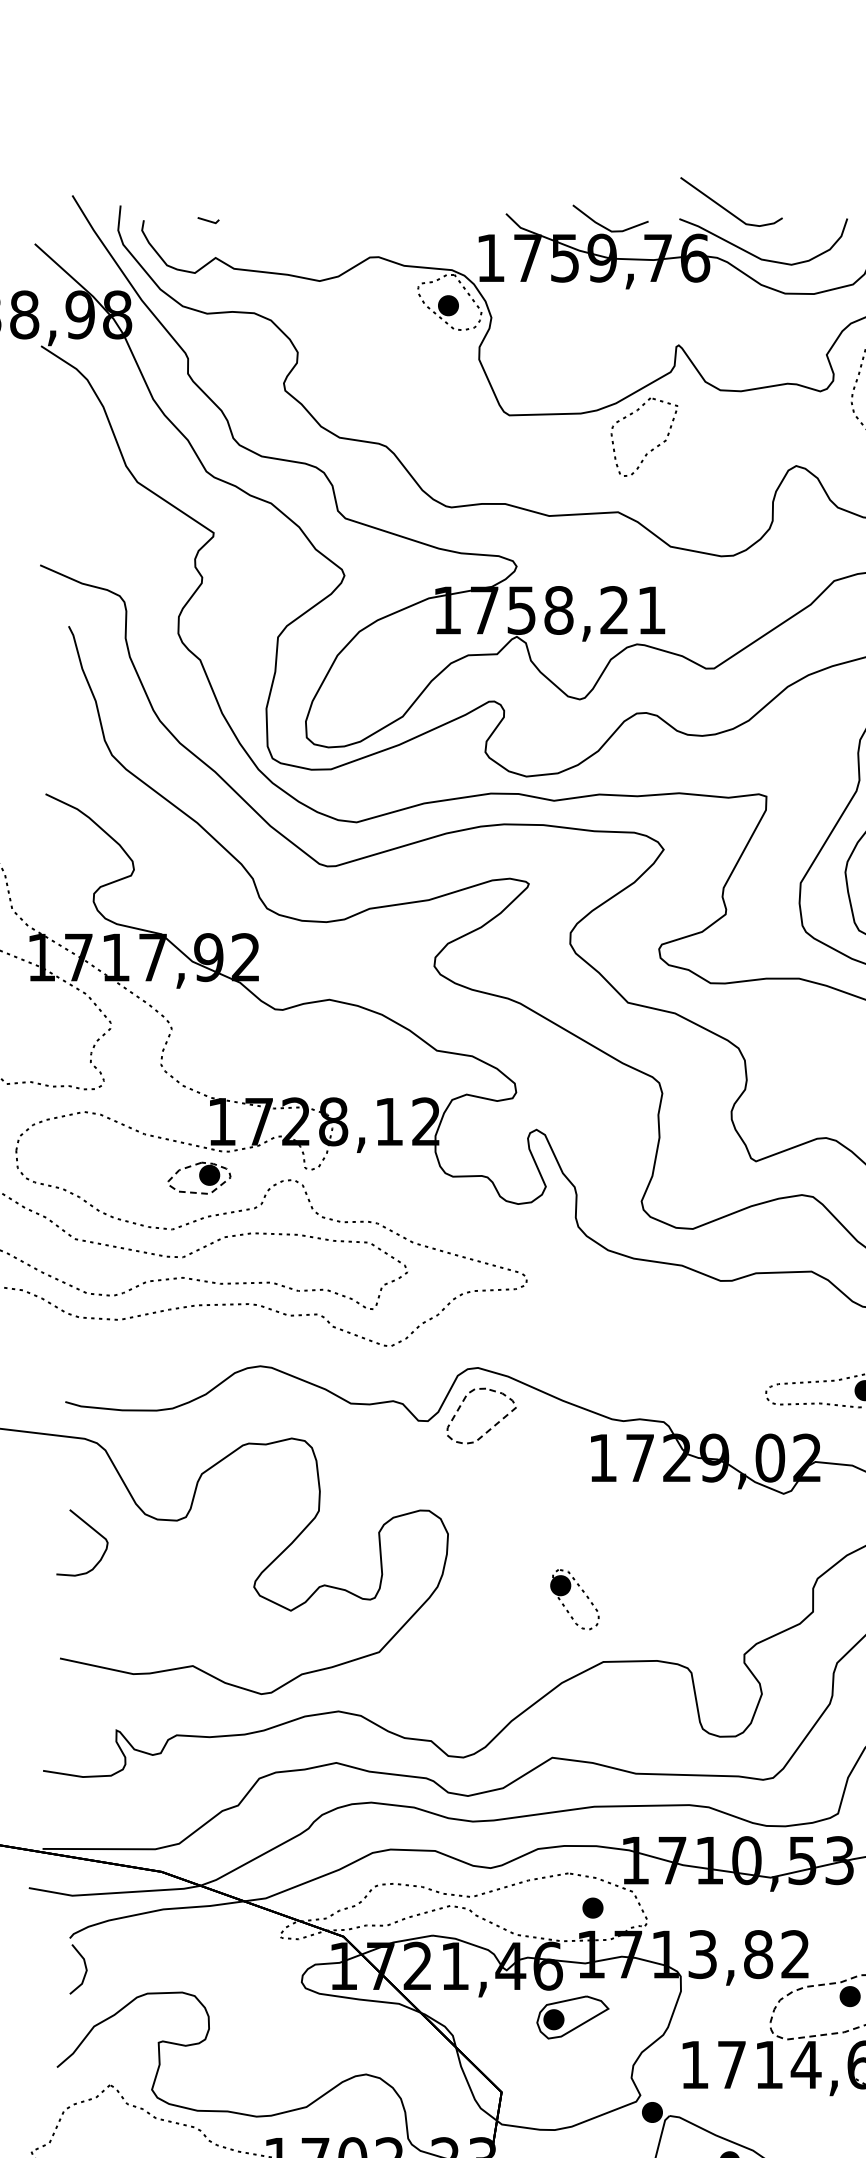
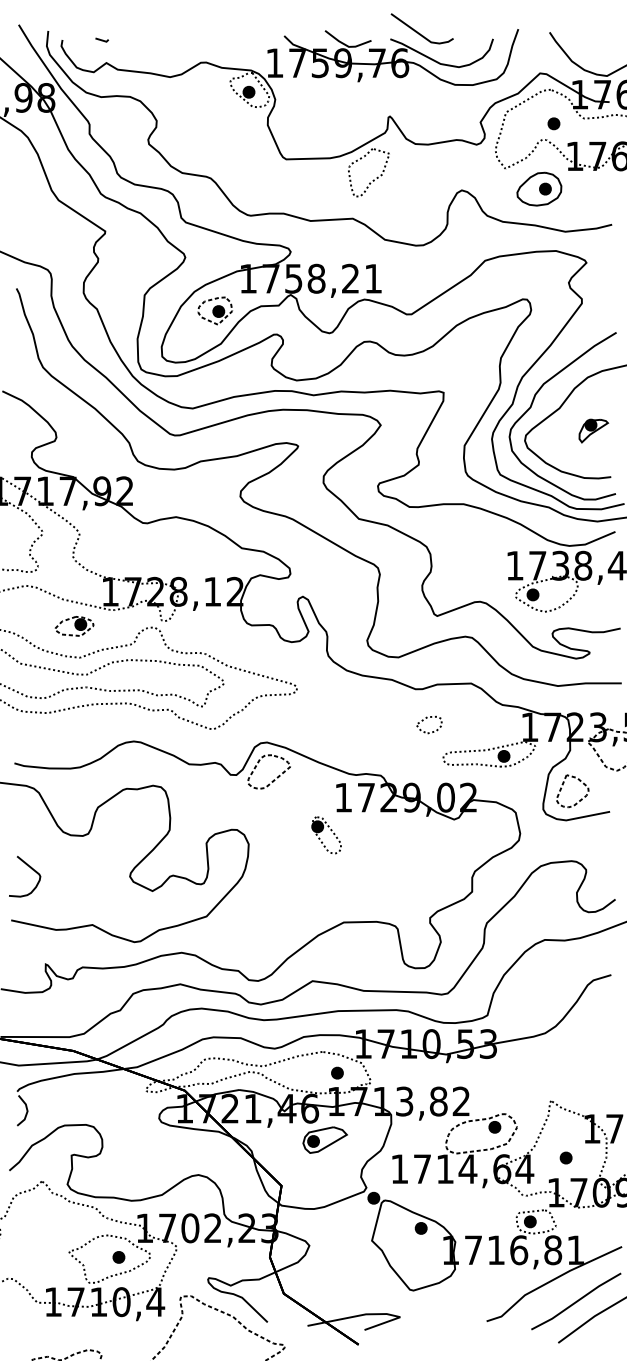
part: (393, 662) -> (215, 310), added
part: (199, 1178) -> (74, 626), moved
part: (740, 1328) -> (427, 718), added
curve: (93, 1531) -> (31, 869), moved
part: (575, 1599) -> (326, 835), moved

